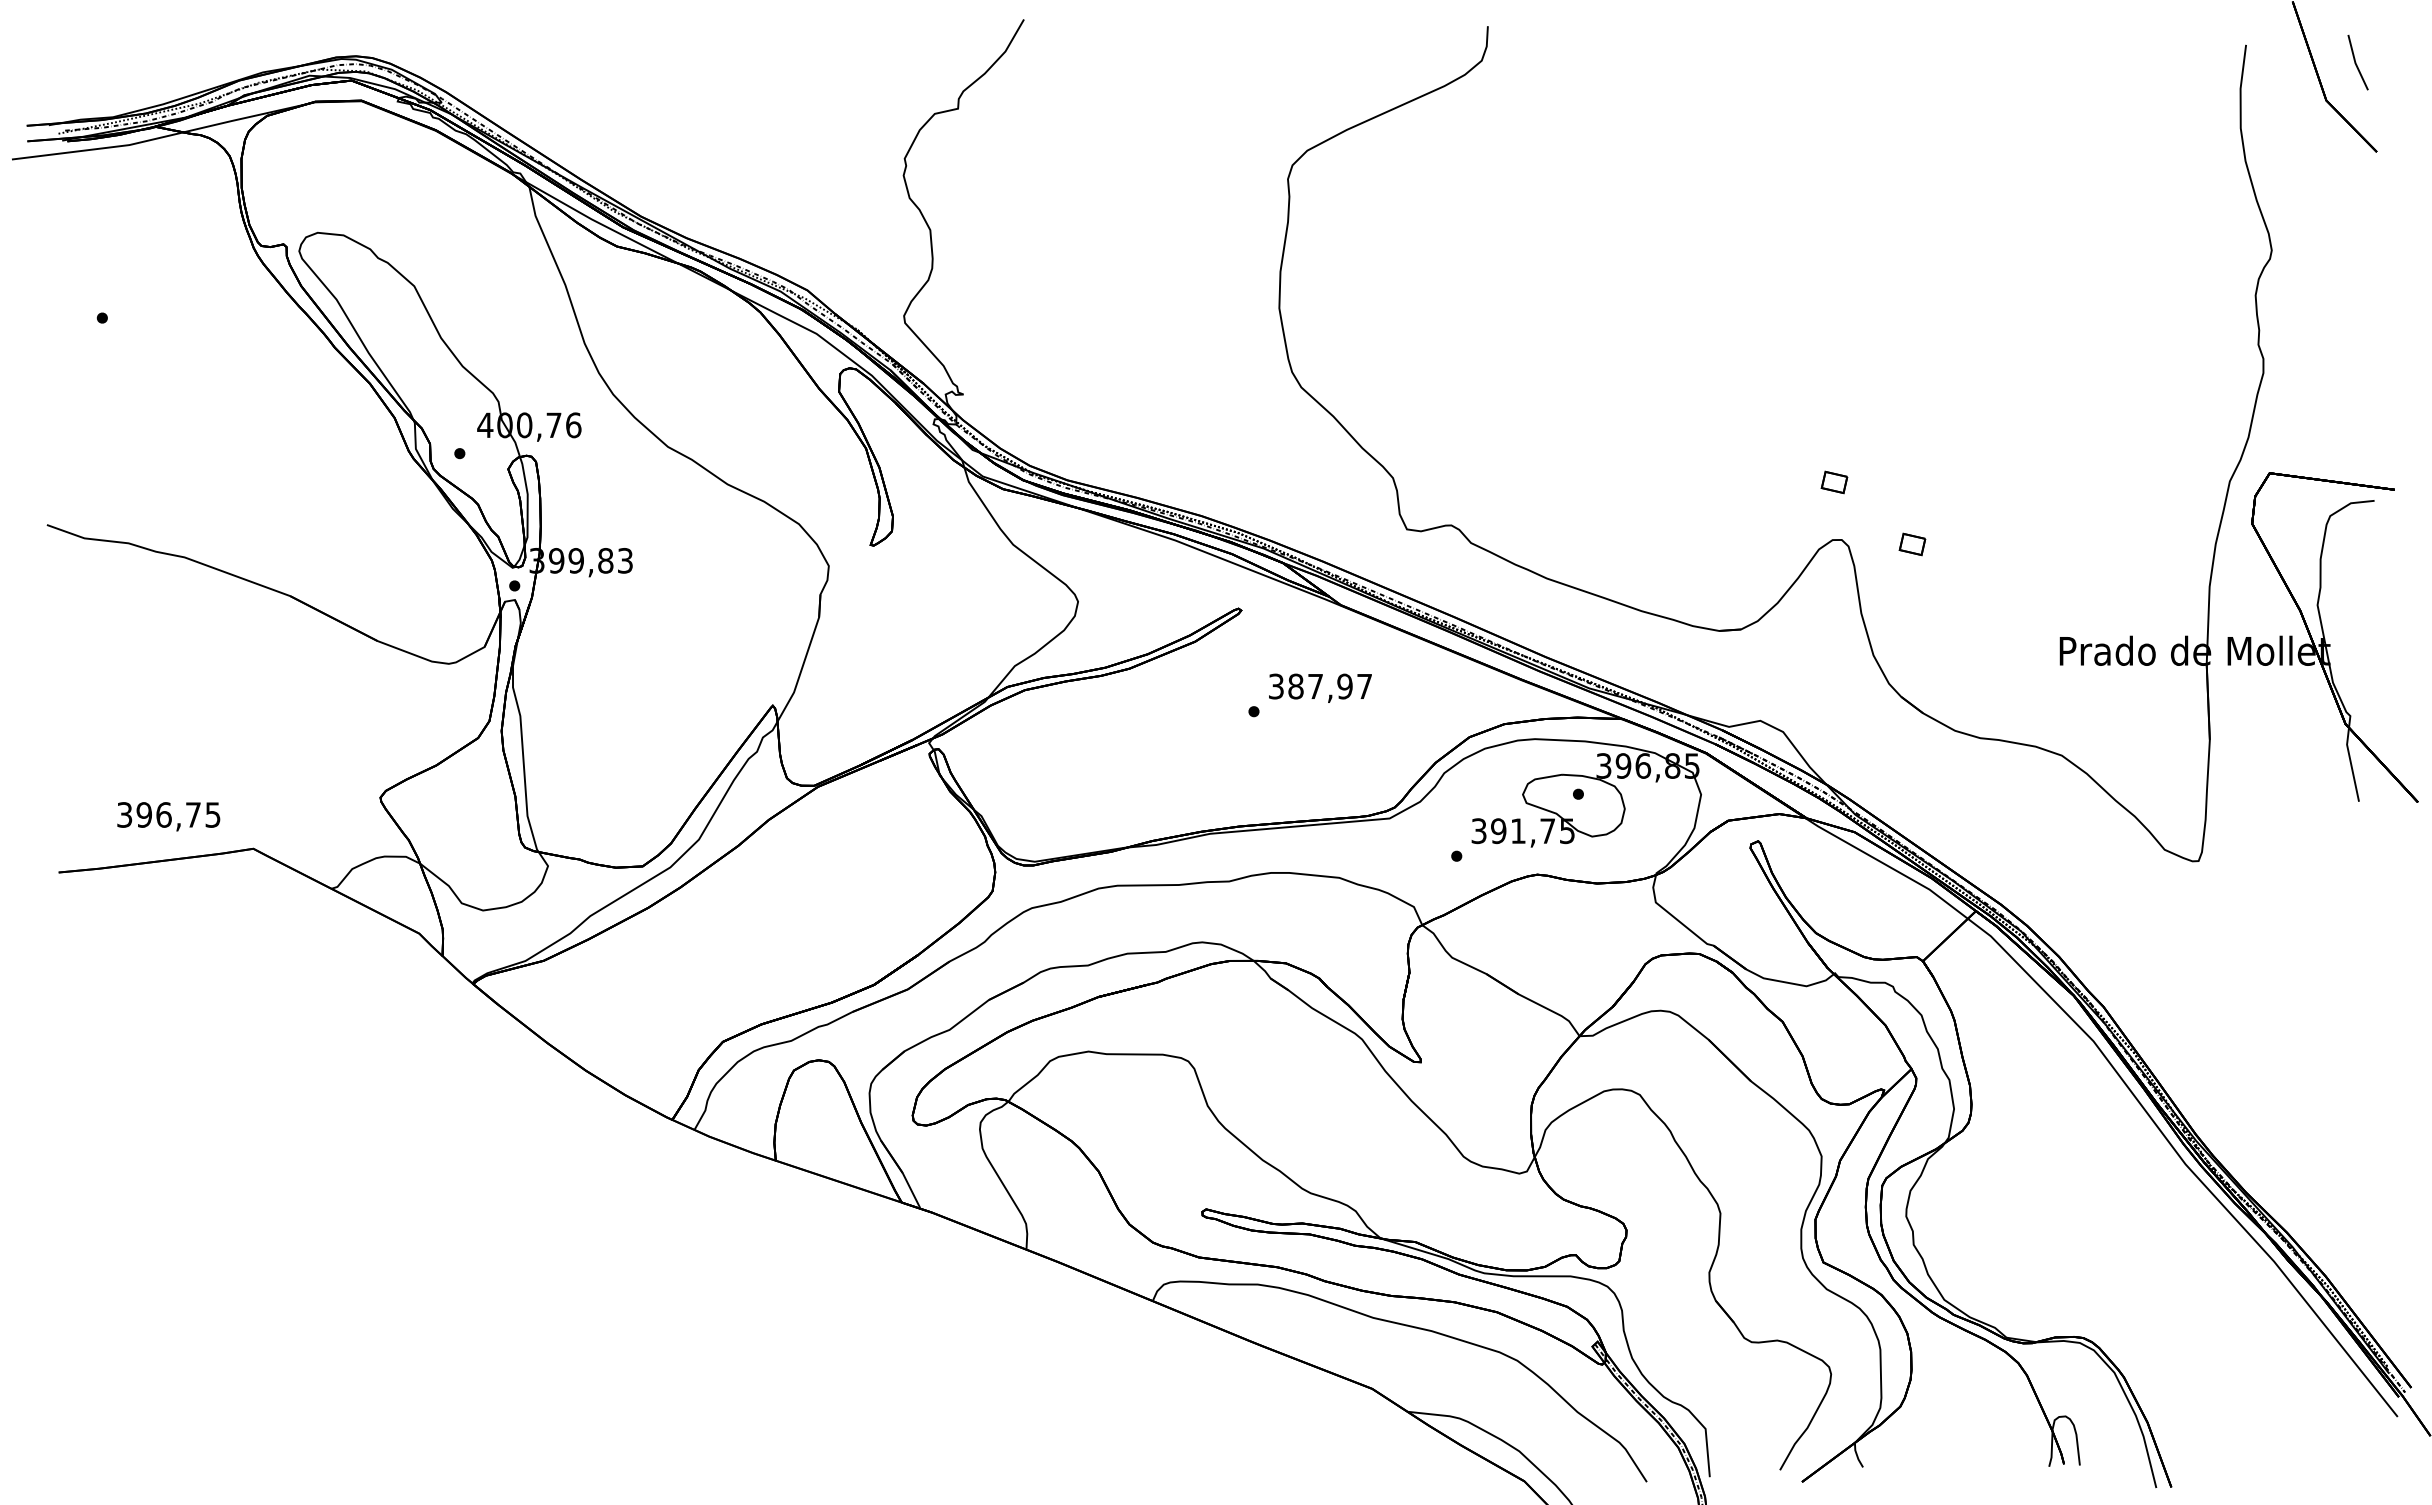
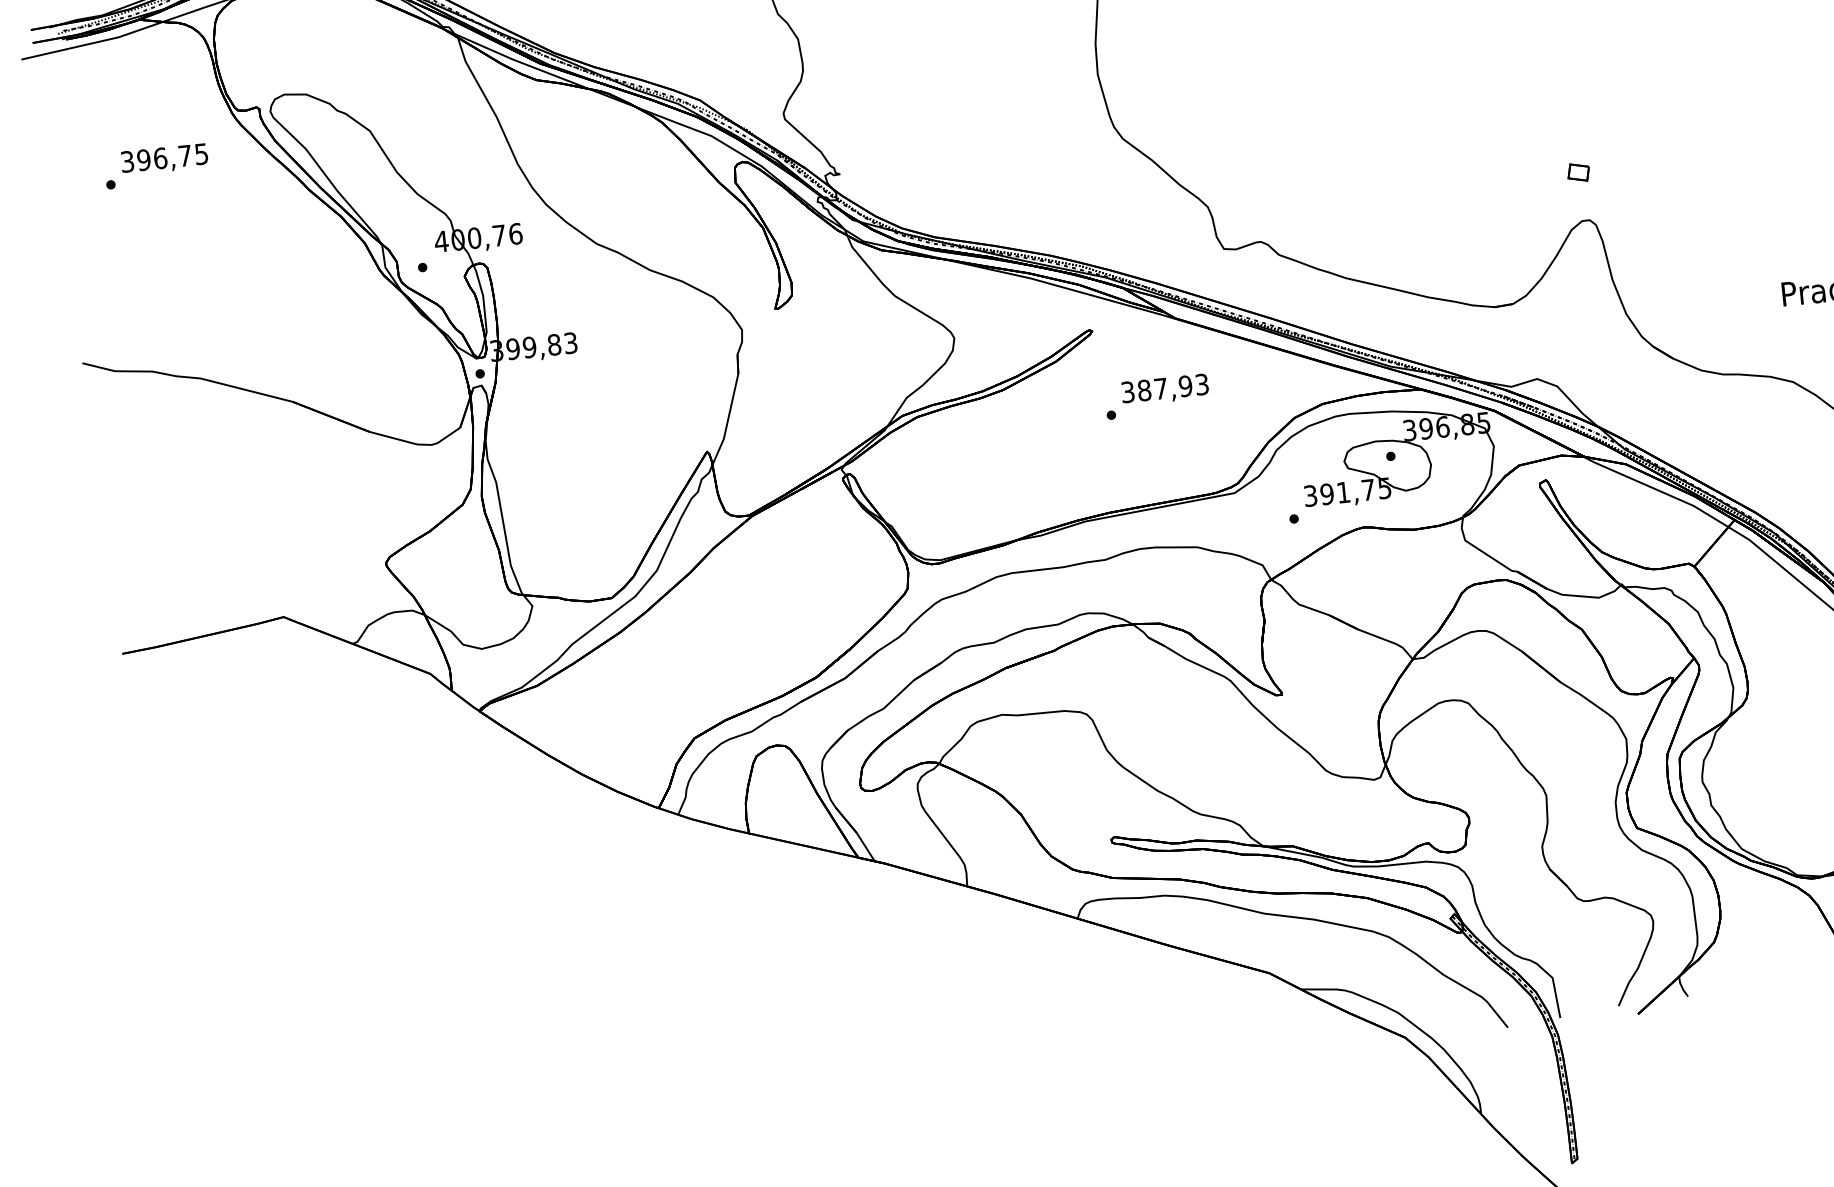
part: (1912, 544) -> (1649, 217), removed
text: (1364, 686) -> (1202, 384), 387,97 -> 387,93
text: (168, 816) -> (164, 159), moved

